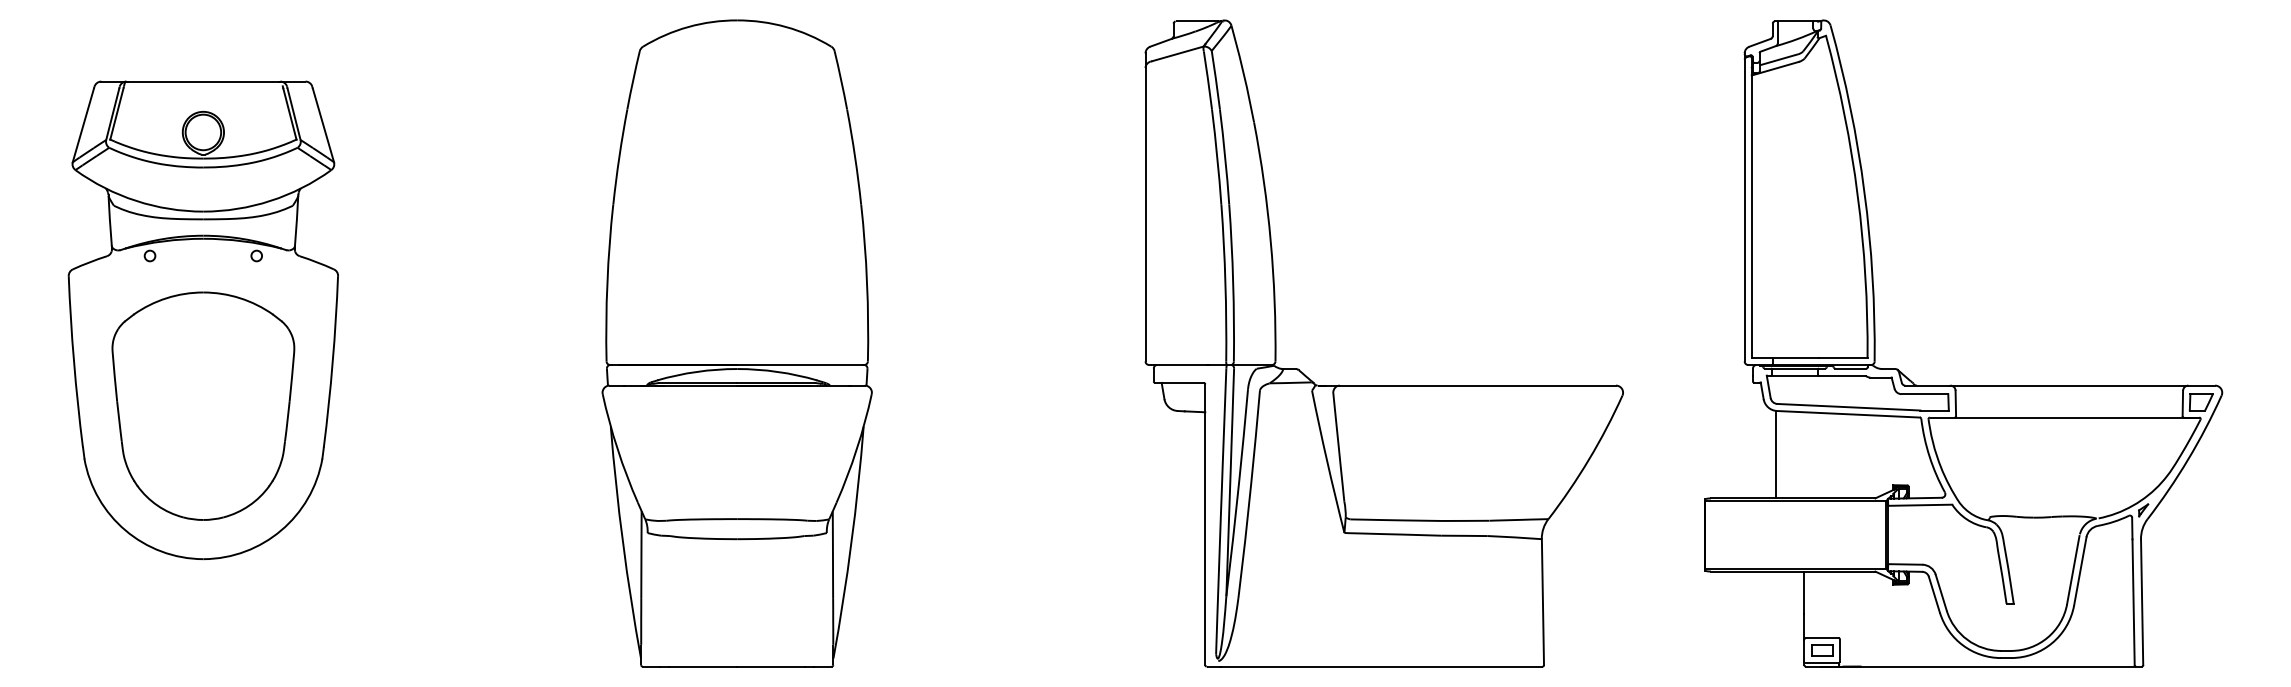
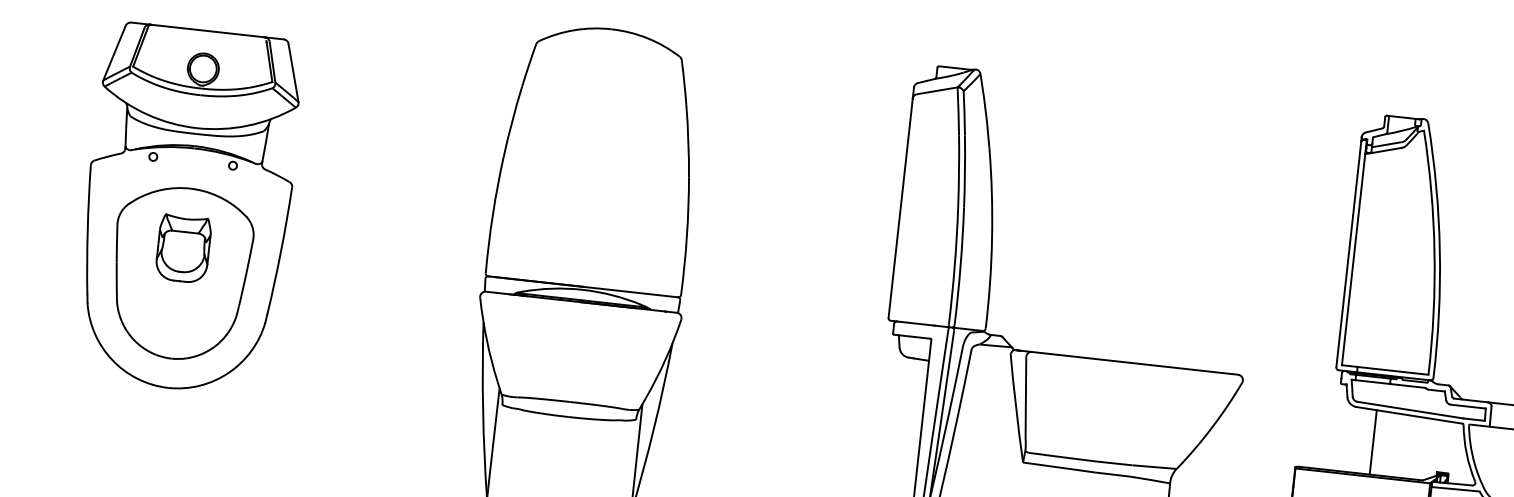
part: (203, 372) -> (183, 248), added
line: (1776, 455) -> (1373, 442), moved

